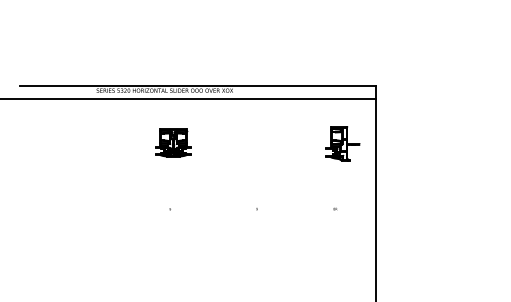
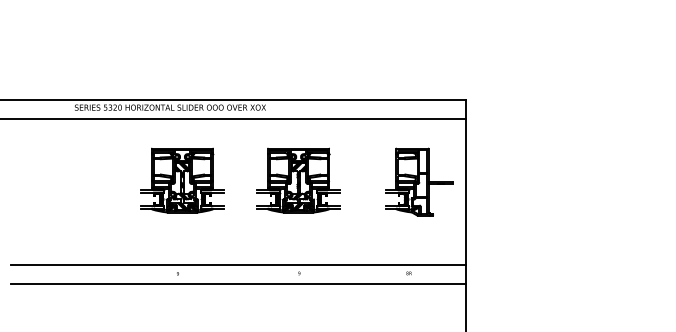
part: (173, 142) -> (182, 180), size x1.67
part: (256, 142) -> (298, 180), added
part: (342, 143) -> (419, 181), size x1.43
line: (212, 203) -> (237, 265), added
line: (212, 216) -> (237, 283), added

